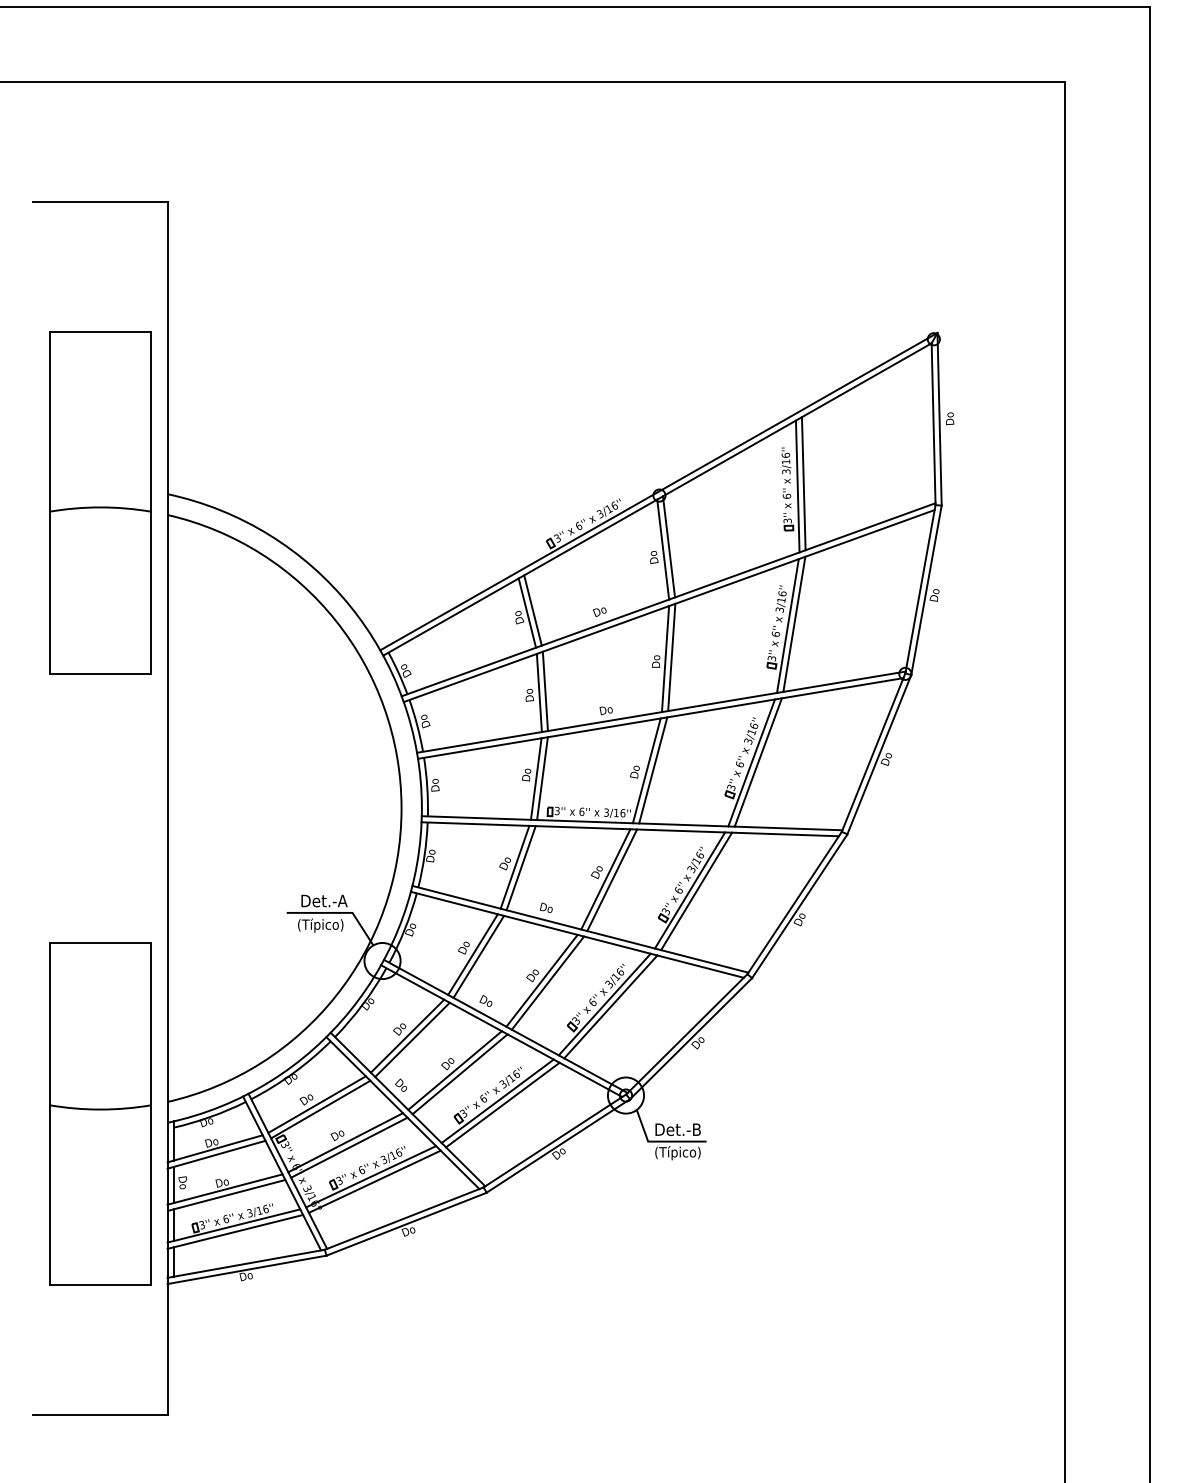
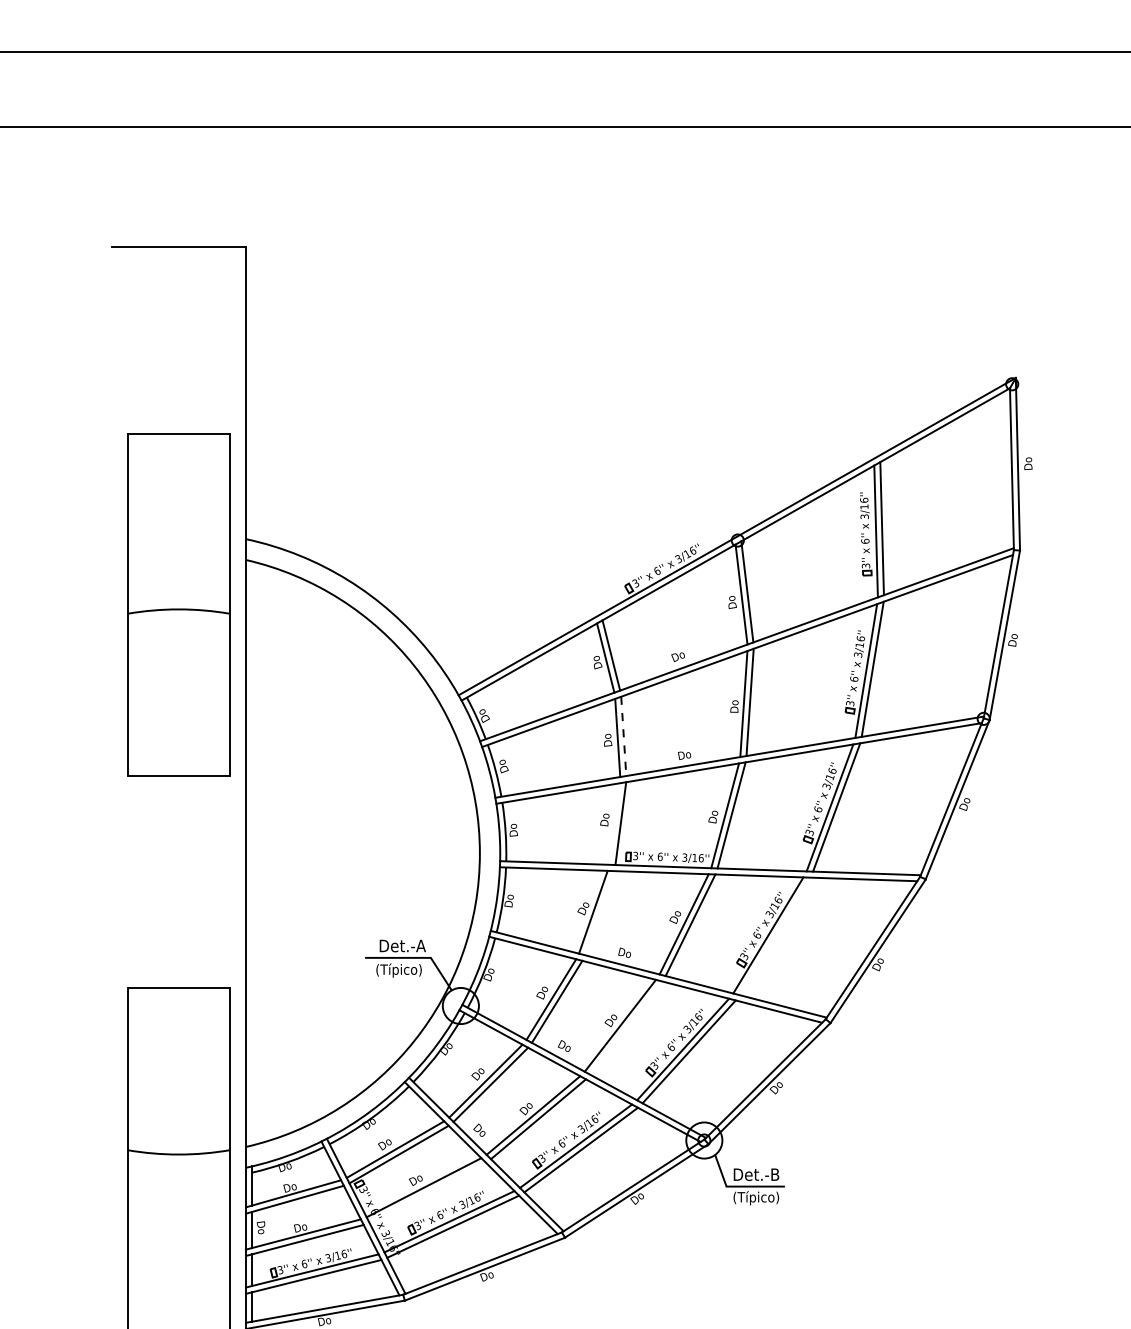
part: (100, 502) -> (178, 604), moved
line: (545, 691) -> (623, 736), solid -> dashed
line: (535, 778) -> (613, 823), removed
line: (520, 868) -> (598, 913), removed
line: (696, 891) -> (774, 936), removed
line: (547, 982) -> (625, 1027), removed
line: (349, 1147) -> (427, 1192), removed

